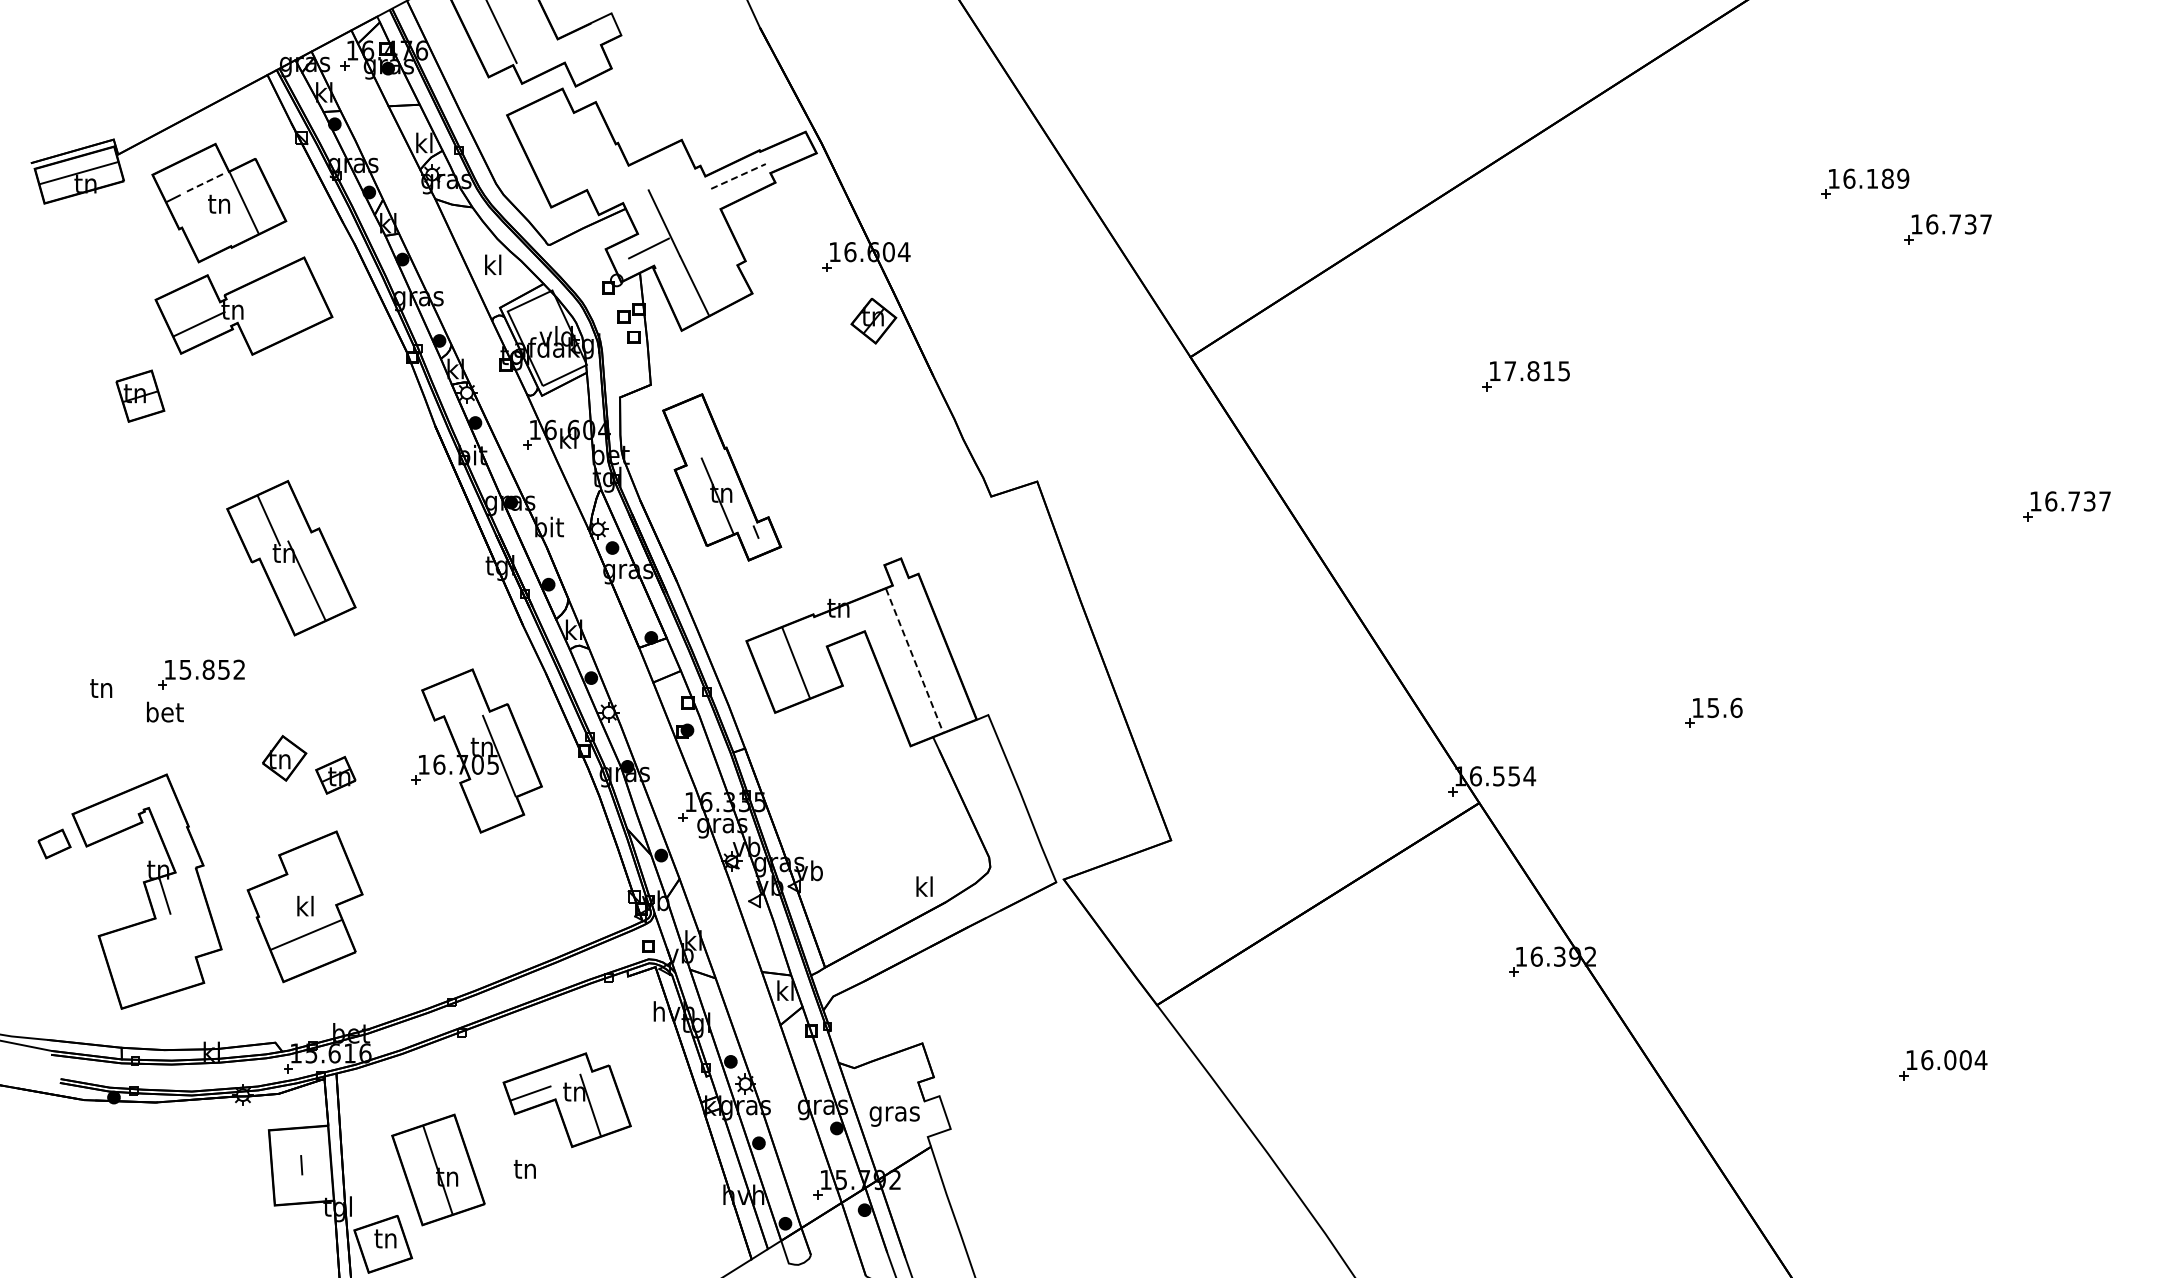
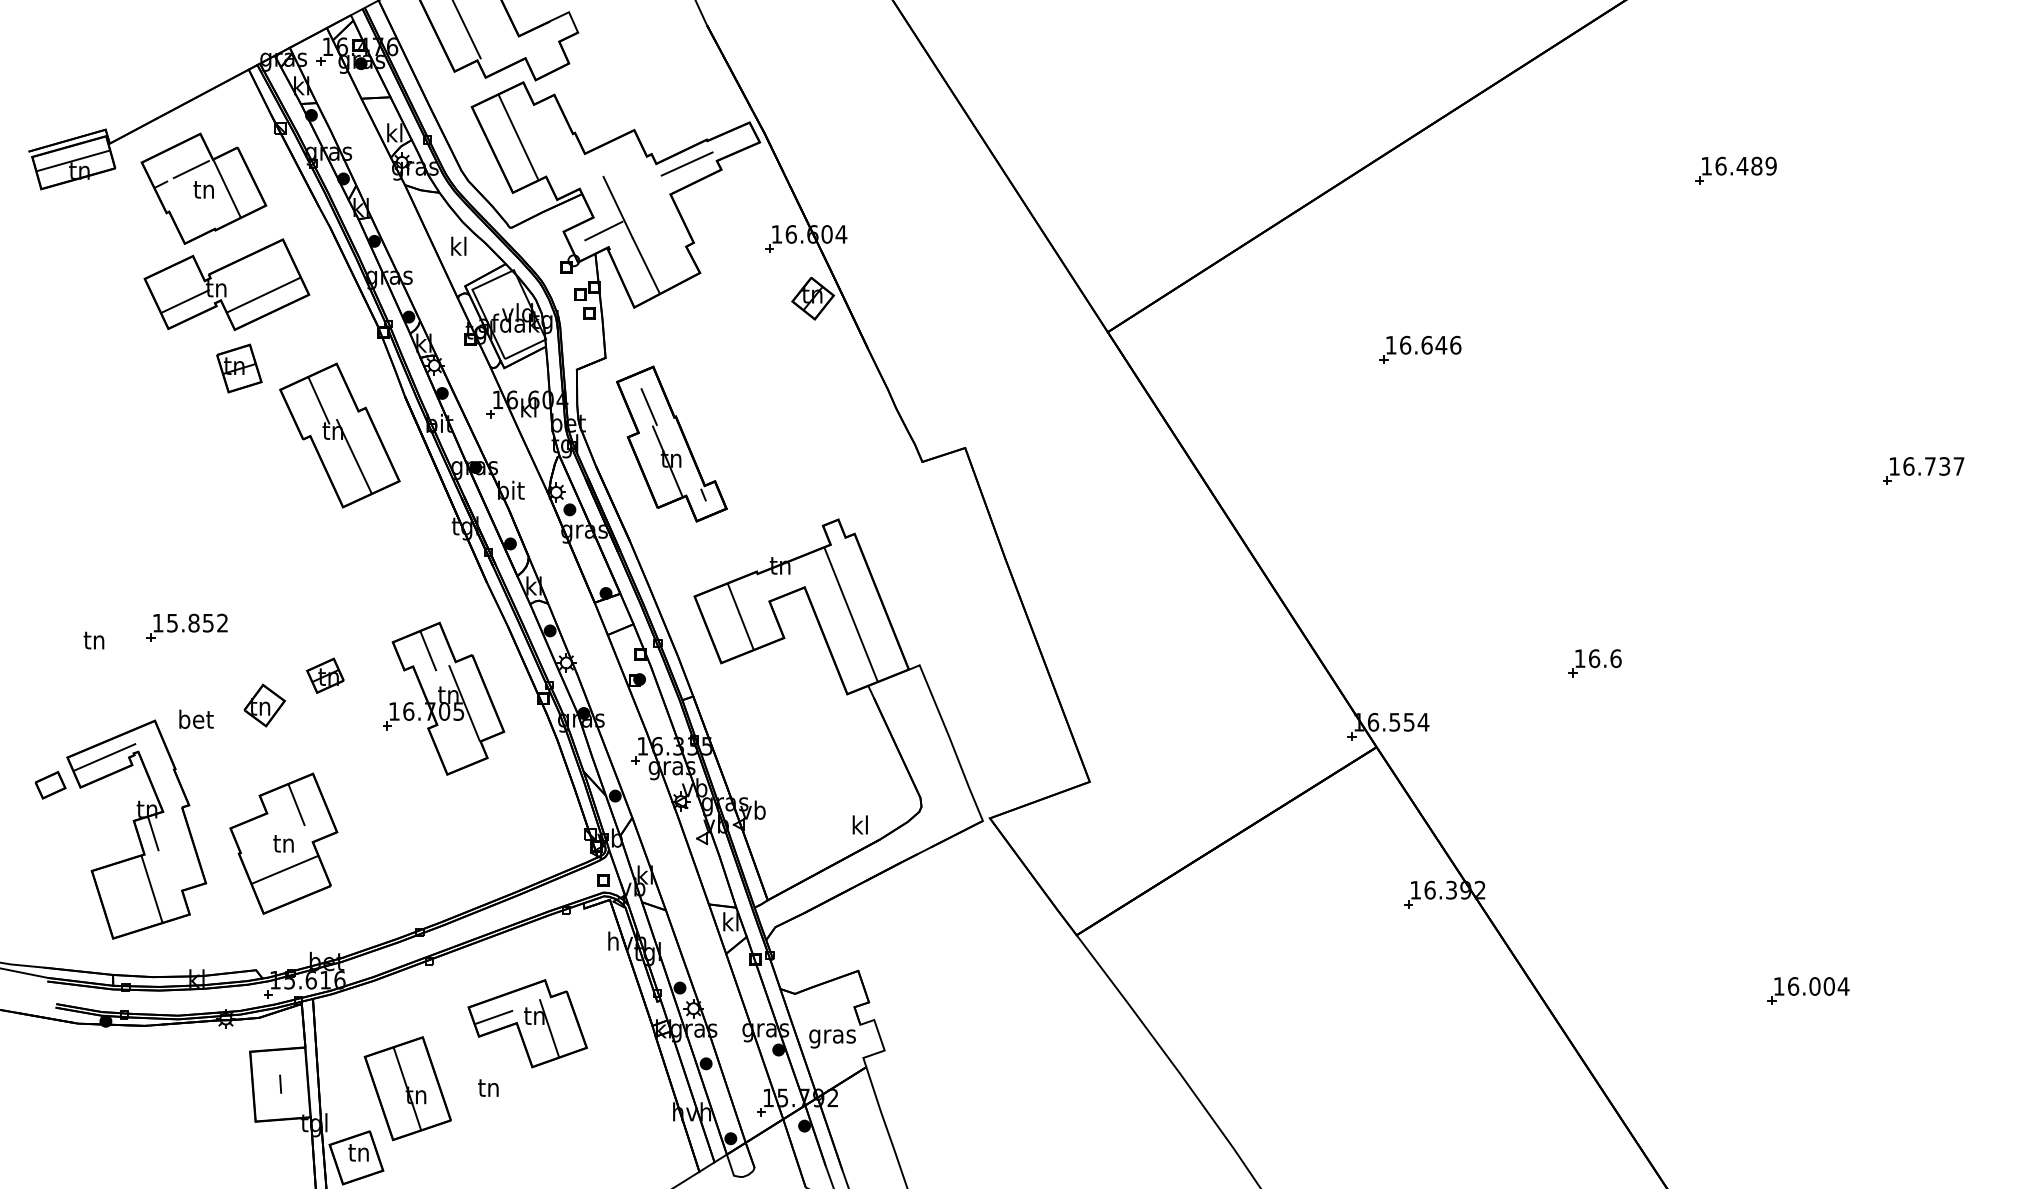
line: (557, 147) -> (518, 137), added
line: (738, 176) -> (687, 164), dashed -> solid
text: (1872, 178) -> (1742, 165), 16.189 -> 16.489
line: (205, 182) -> (191, 169), dashed -> solid
part: (1947, 229) -> (1812, 213), removed
line: (283, 316) -> (263, 294), added
text: (1537, 371) -> (1430, 345), 17.815 -> 16.646
part: (140, 395) -> (239, 367), moved
line: (697, 437) -> (648, 406), added
part: (291, 558) -> (339, 435), moved
line: (914, 661) -> (850, 615), dashed -> solid
line: (459, 699) -> (427, 650), added
text: (1713, 707) -> (1594, 658), 15.6 -> 16.6
text: (165, 711) -> (196, 718), moved
part: (335, 774) -> (325, 675), moved
line: (112, 813) -> (104, 756), added
line: (318, 864) -> (296, 804), added
text: (304, 905) -> (283, 842), kl -> tn
line: (163, 955) -> (151, 889), added

